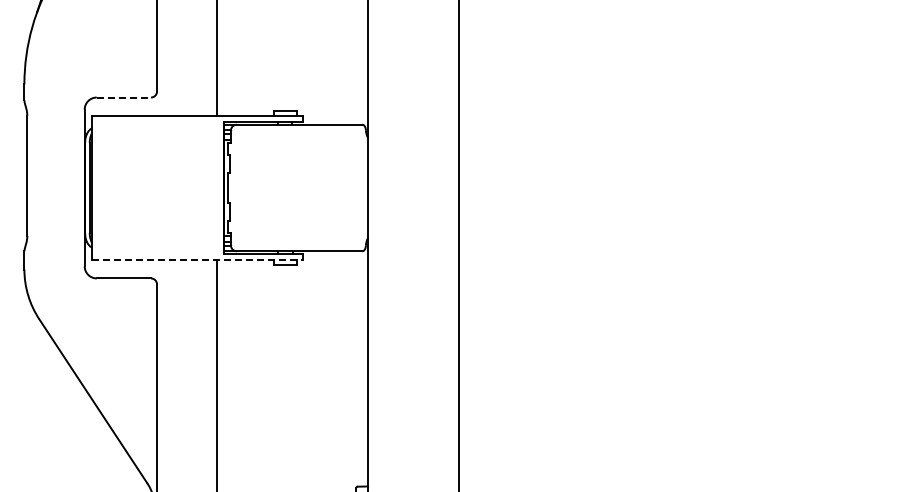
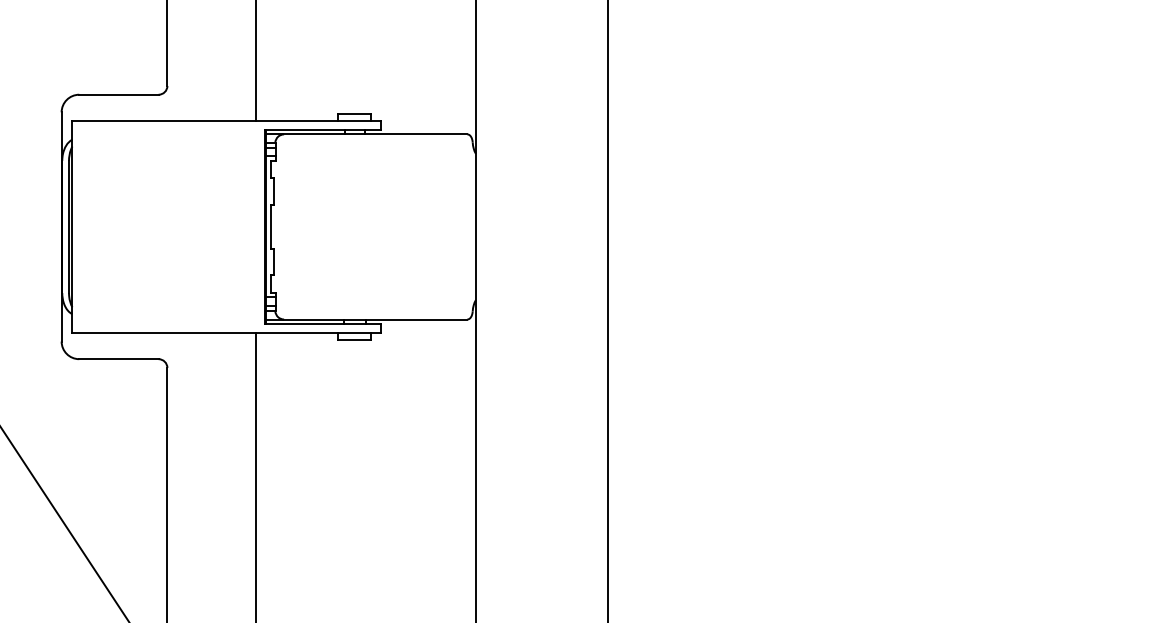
line: (124, 97) -> (119, 94), dashed -> solid
line: (197, 260) -> (226, 332), dashed -> solid

